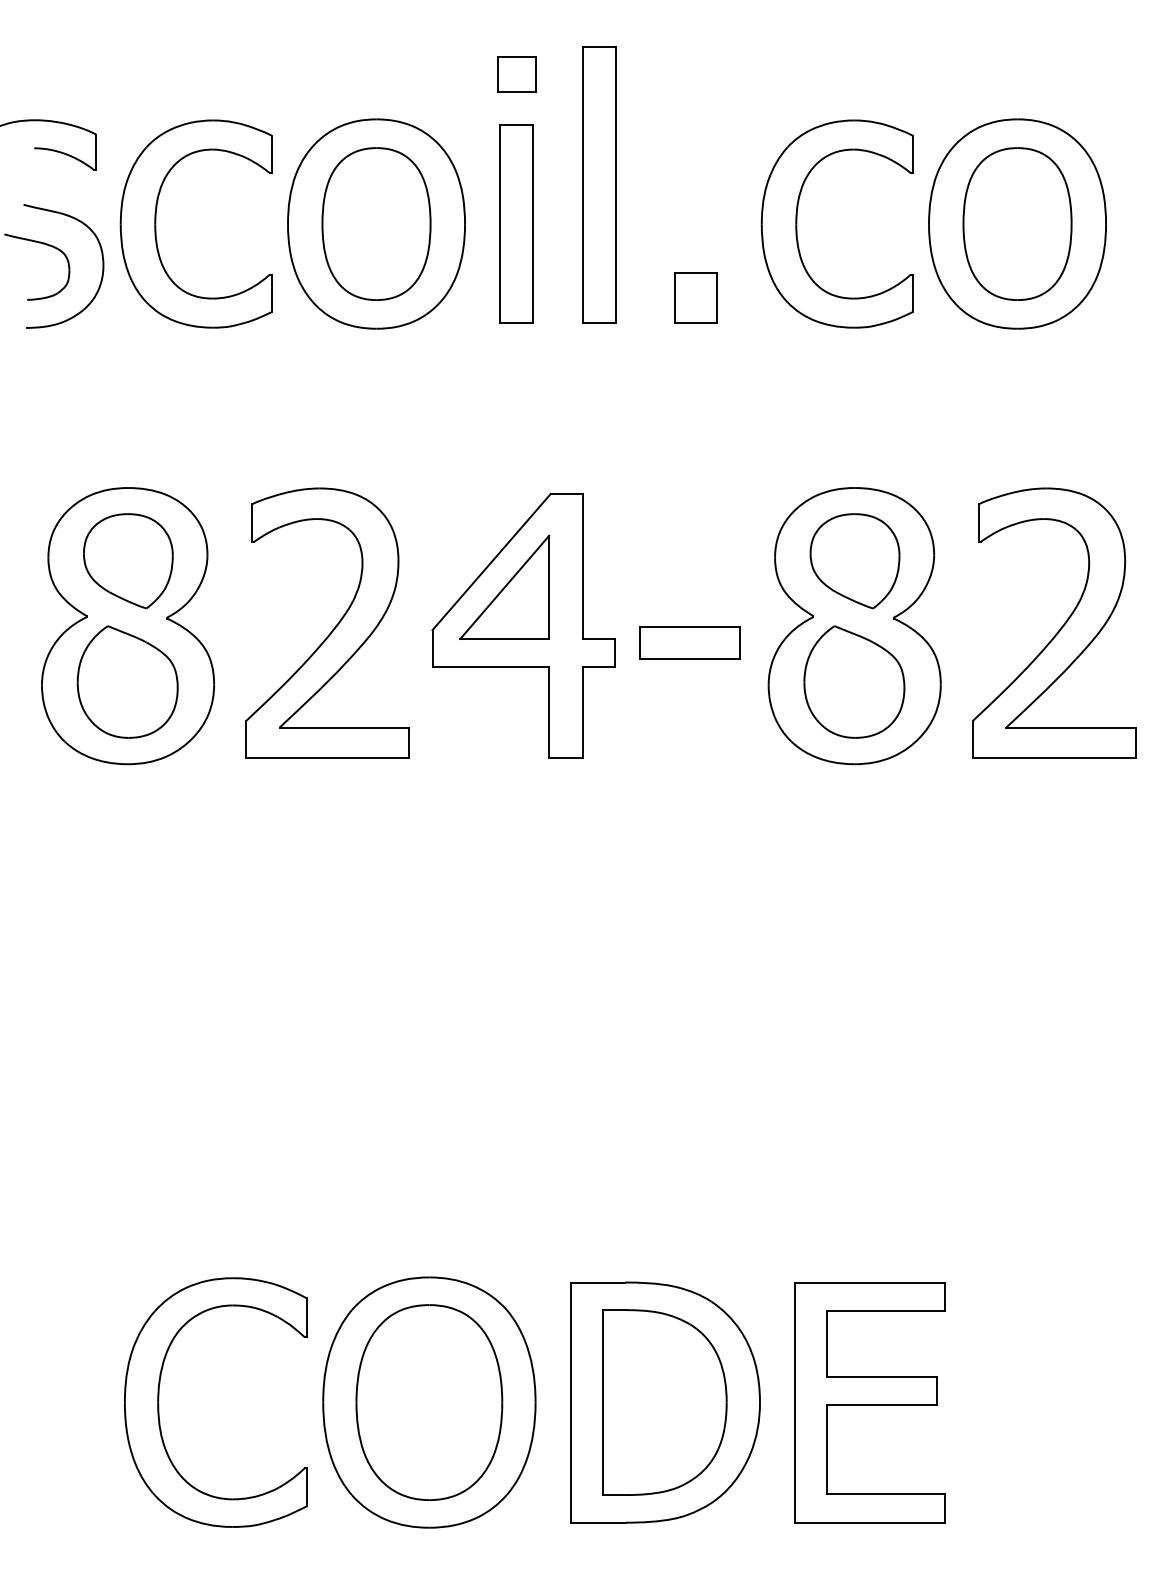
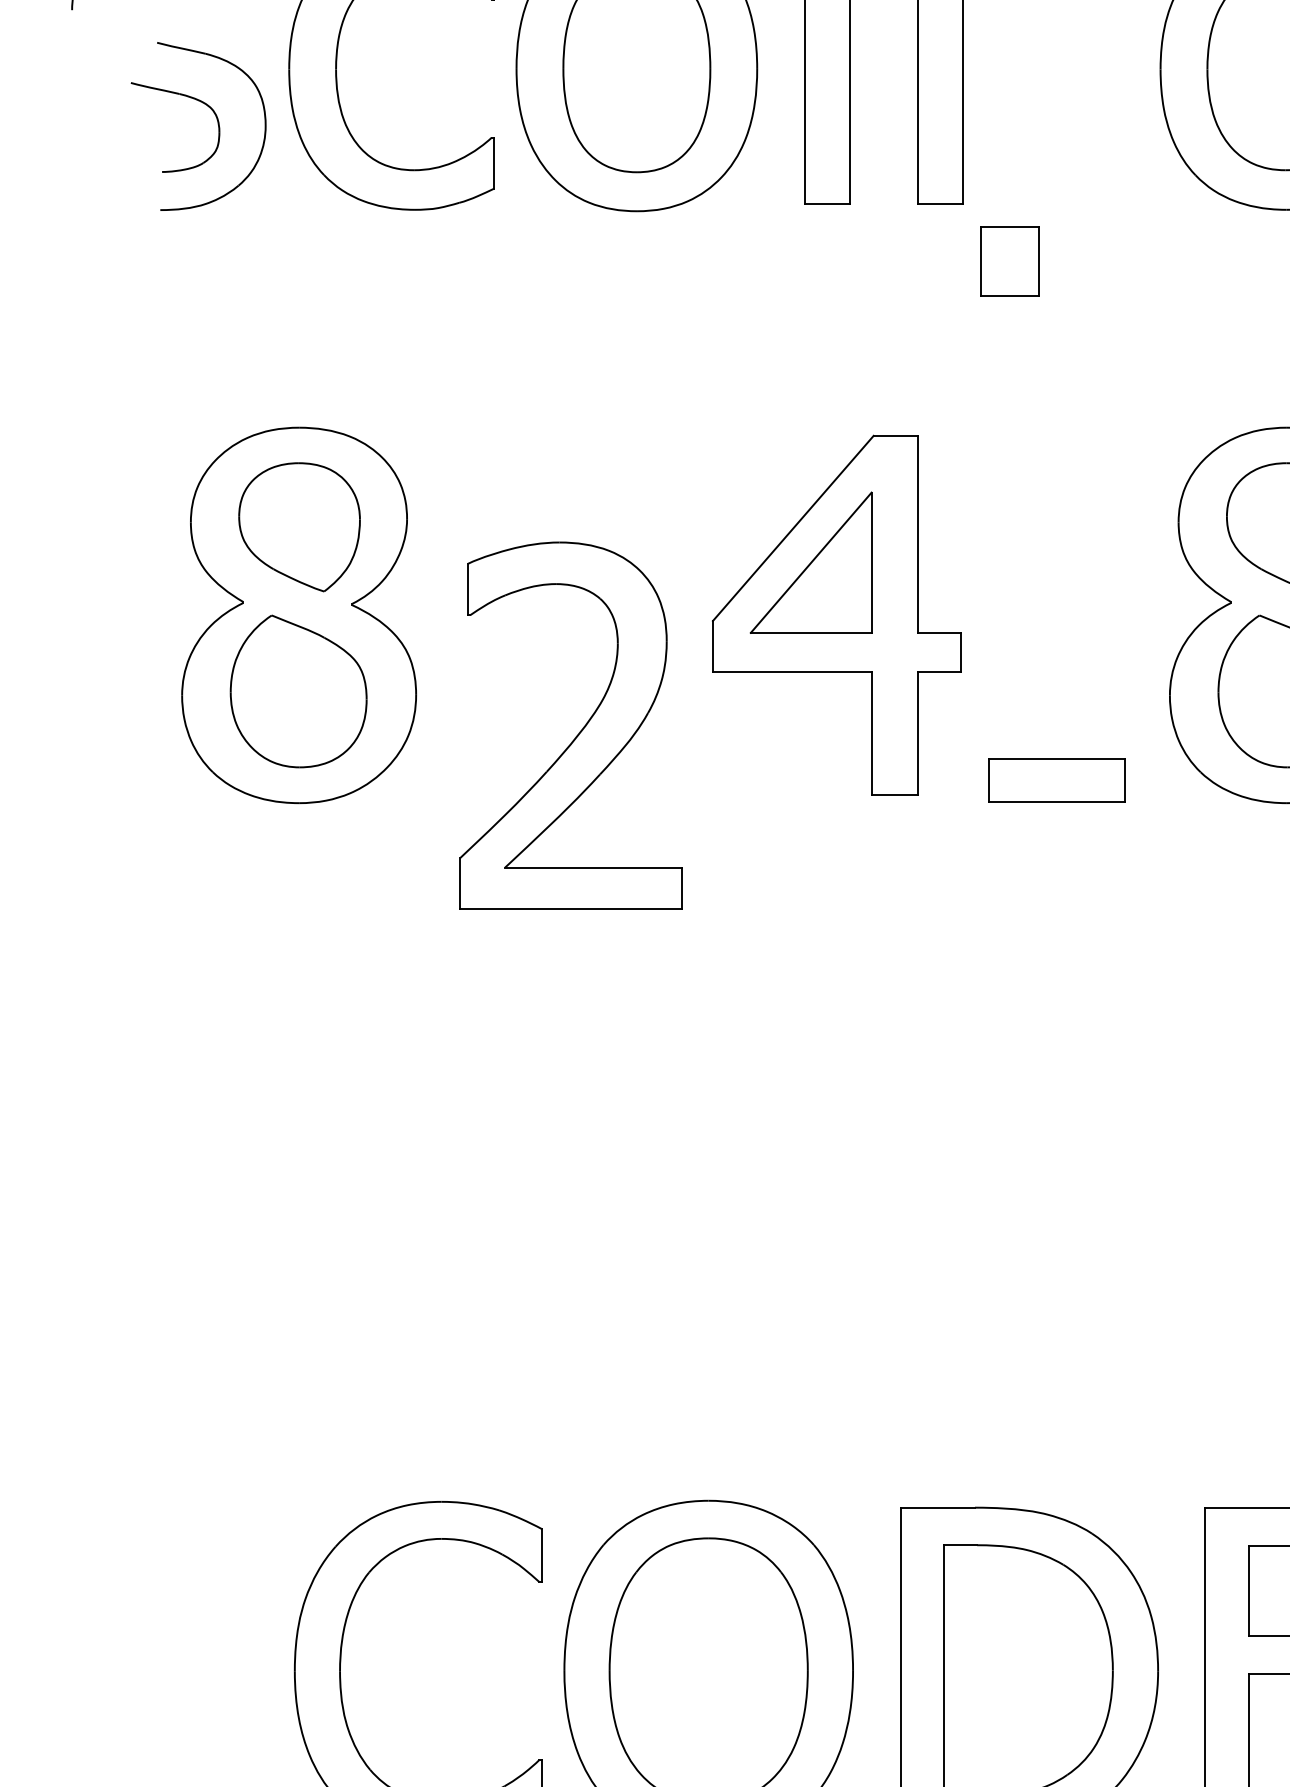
part: (695, 297) -> (1009, 261), moved
part: (333, 628) -> (578, 732), moved
part: (689, 642) -> (1056, 780), moved

